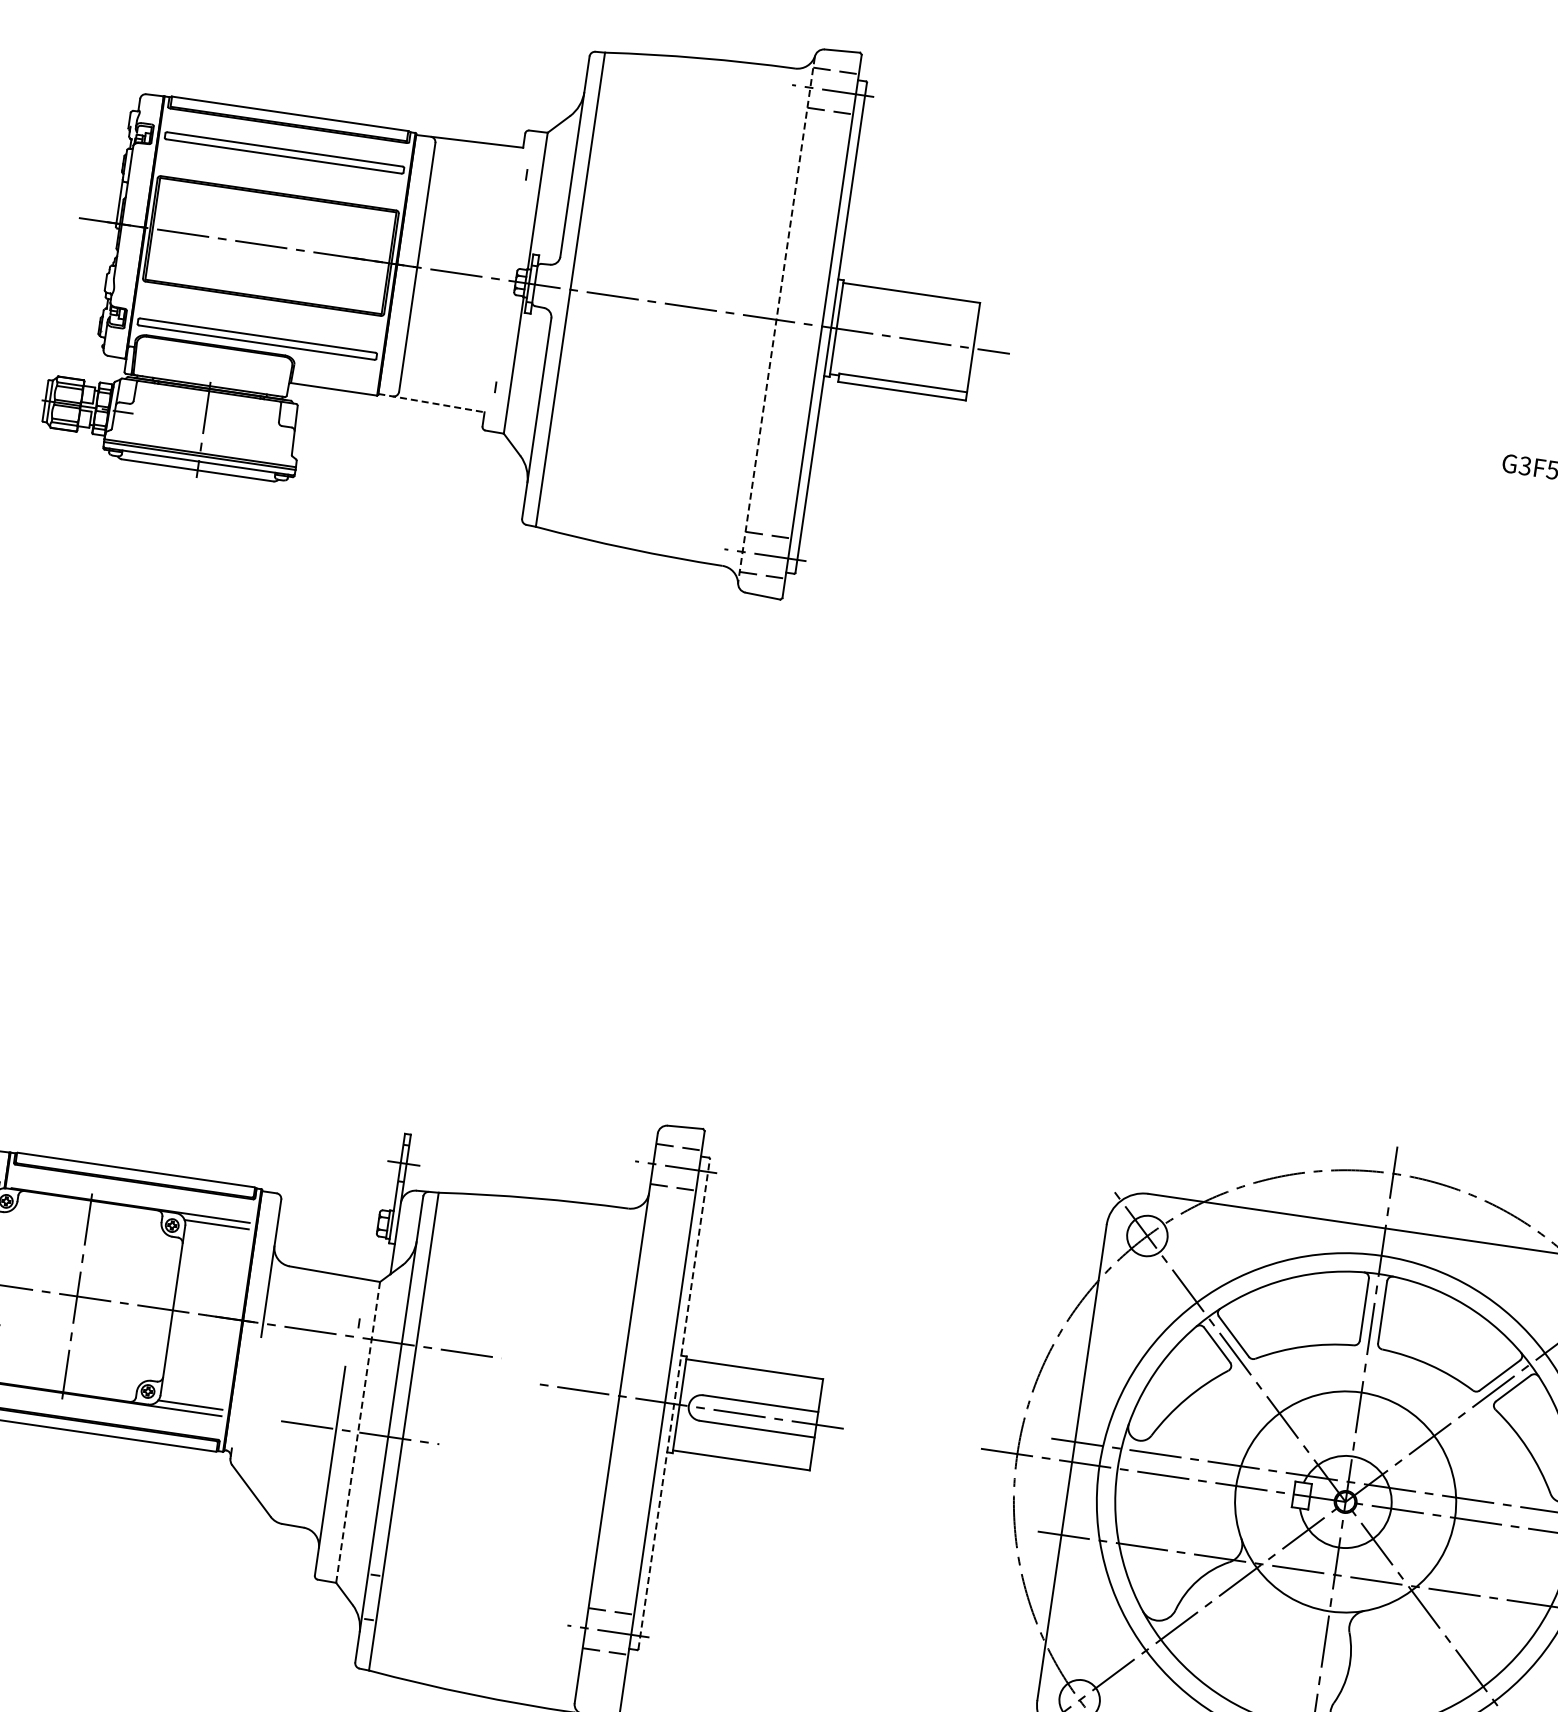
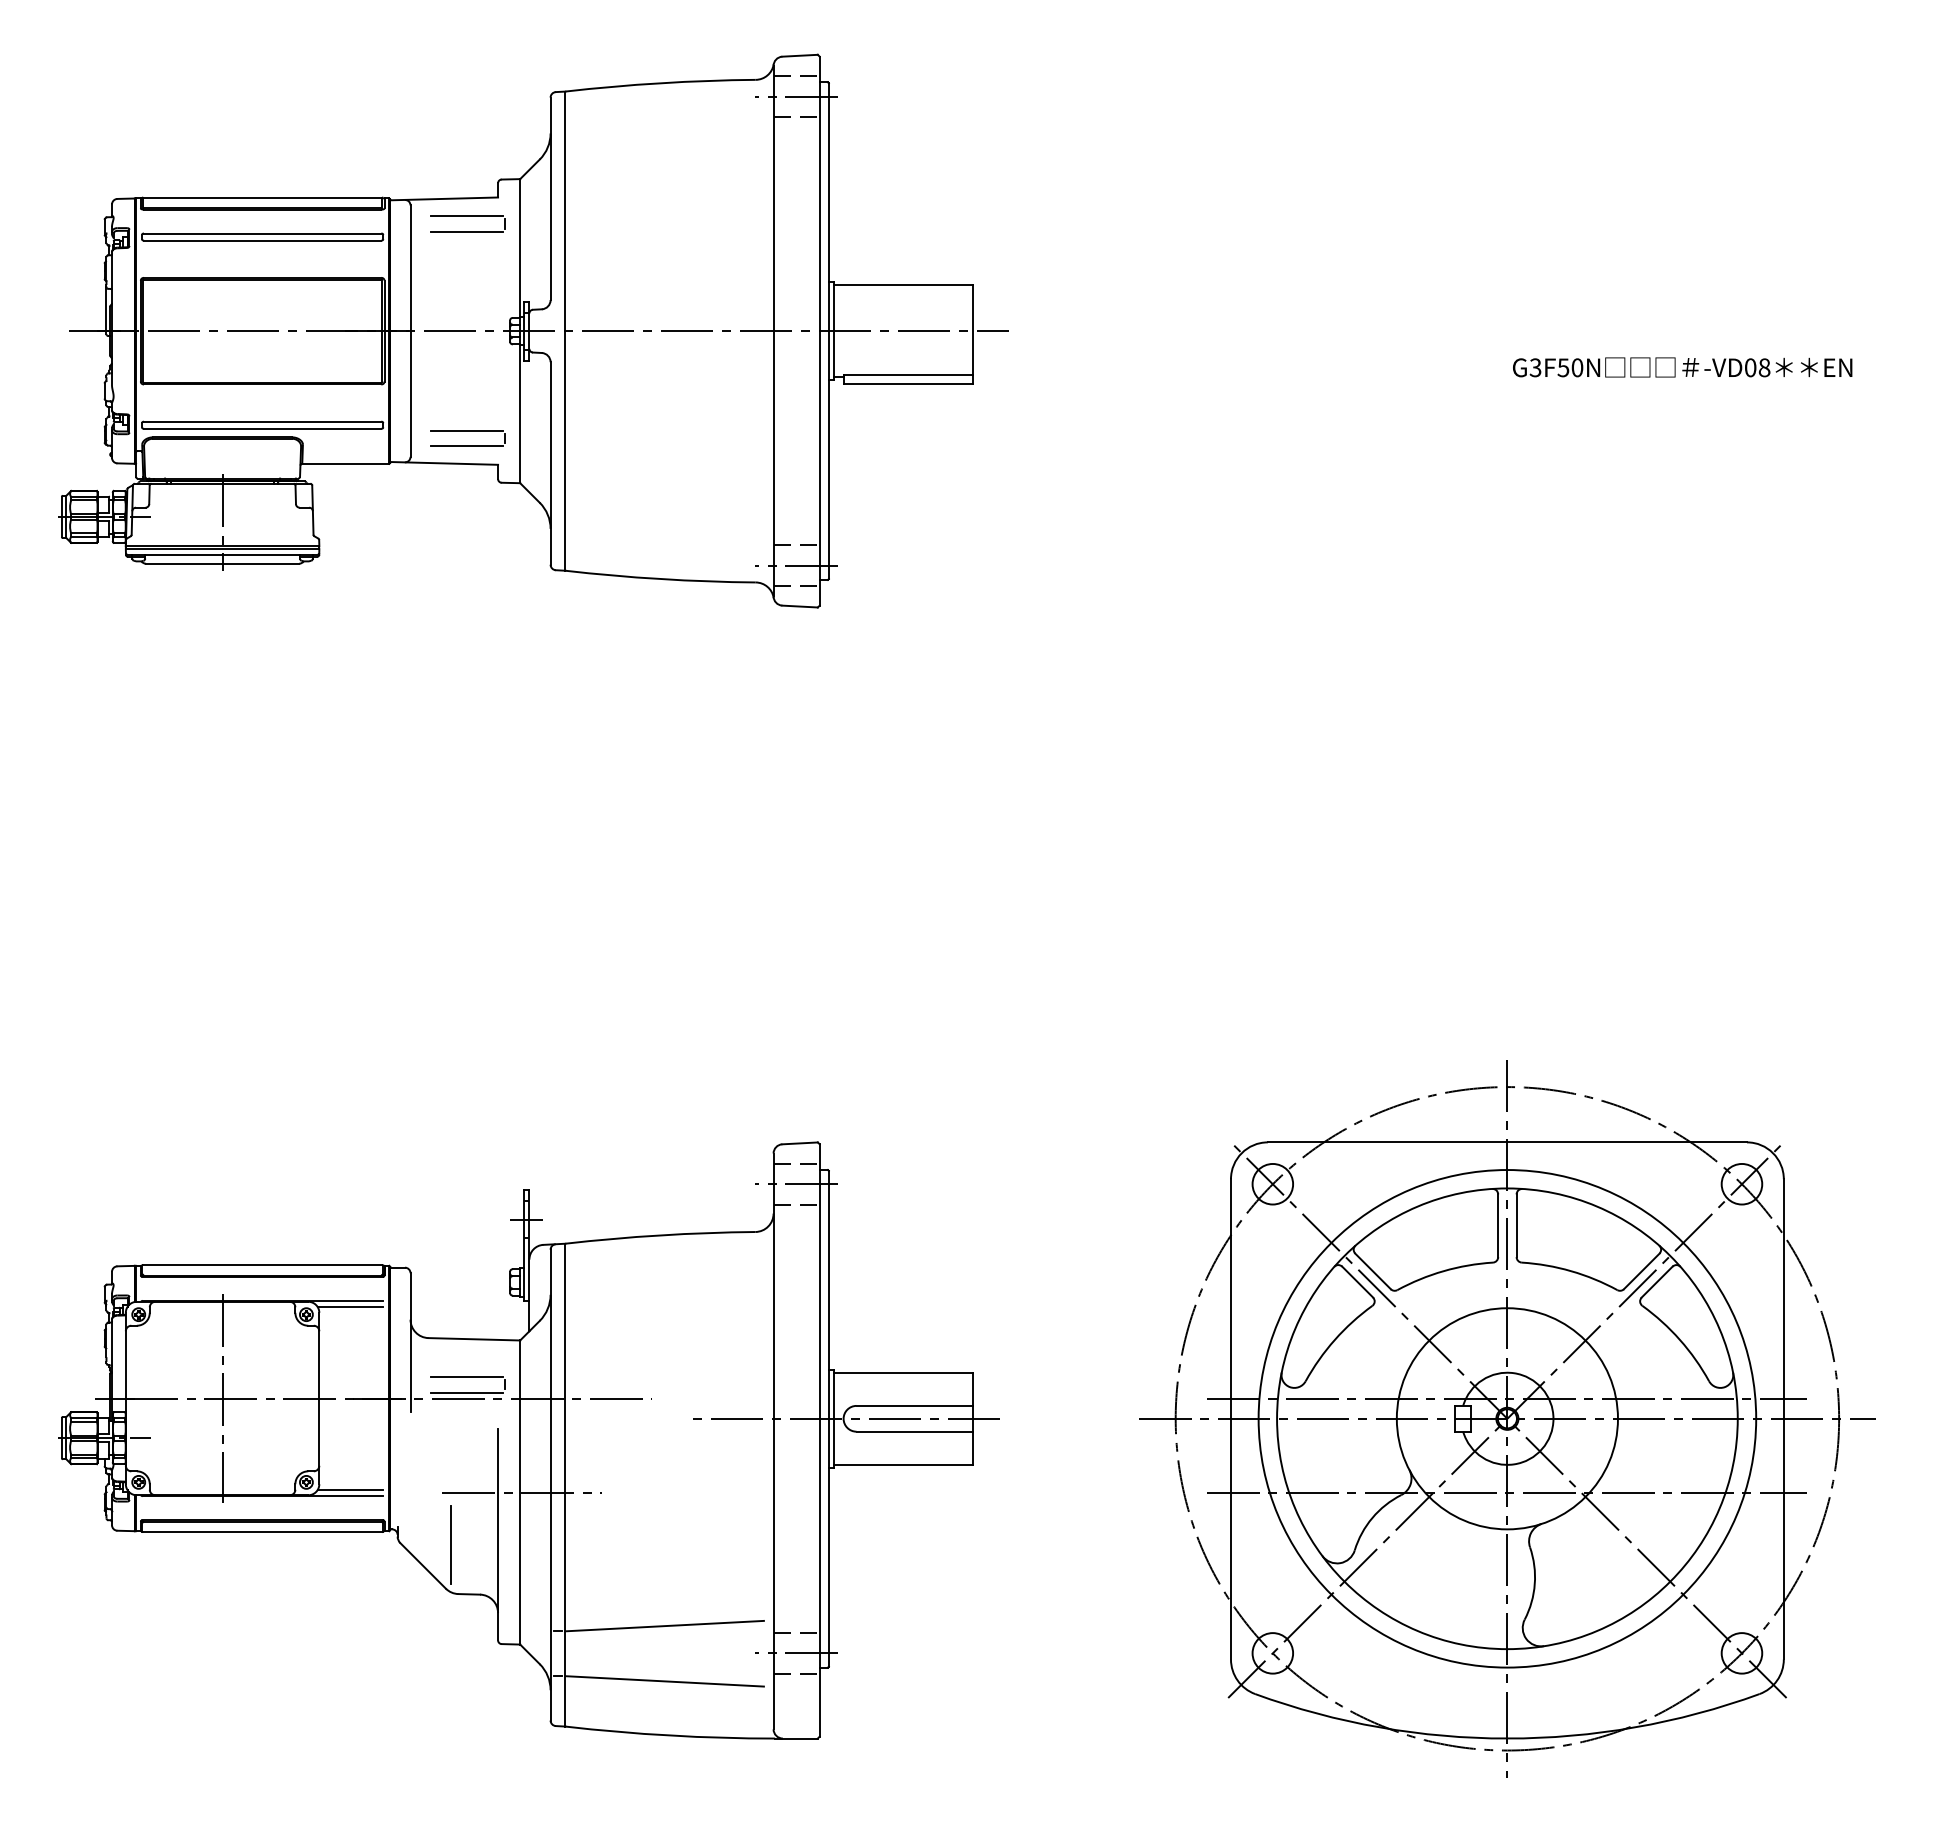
line: (489, 162) -> (466, 216), added
line: (487, 176) -> (466, 231), added
line: (776, 320) -> (773, 331), dashed -> solid
line: (458, 373) -> (466, 430), added
line: (455, 389) -> (466, 446), added
line: (431, 403) -> (444, 463), dashed -> solid
line: (321, 1310) -> (466, 1377), added
line: (319, 1326) -> (466, 1393), added
line: (673, 1403) -> (828, 1418), dashed -> solid
line: (358, 1432) -> (520, 1492), dashed -> solid
line: (282, 1473) -> (451, 1544), added
line: (481, 1584) -> (664, 1625), added
line: (473, 1640) -> (664, 1681), added

